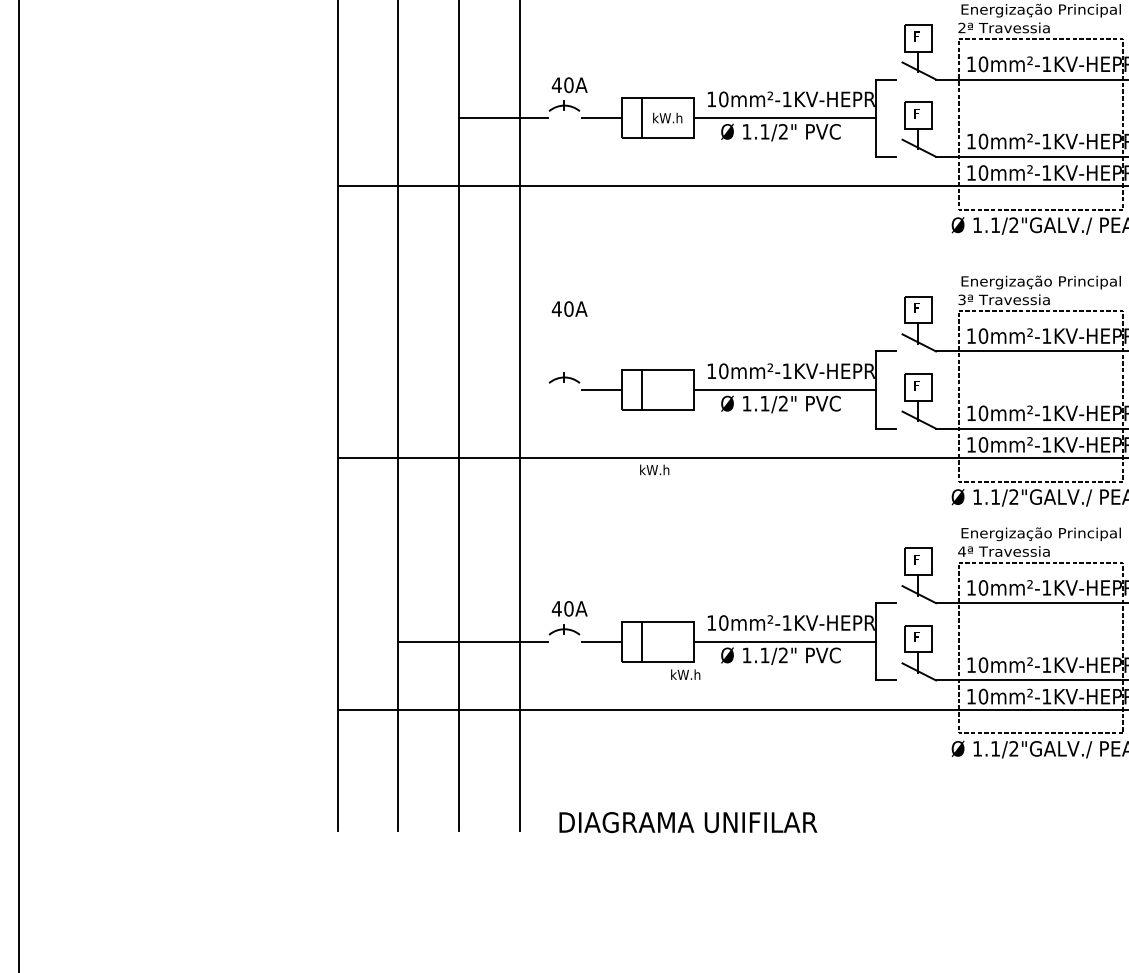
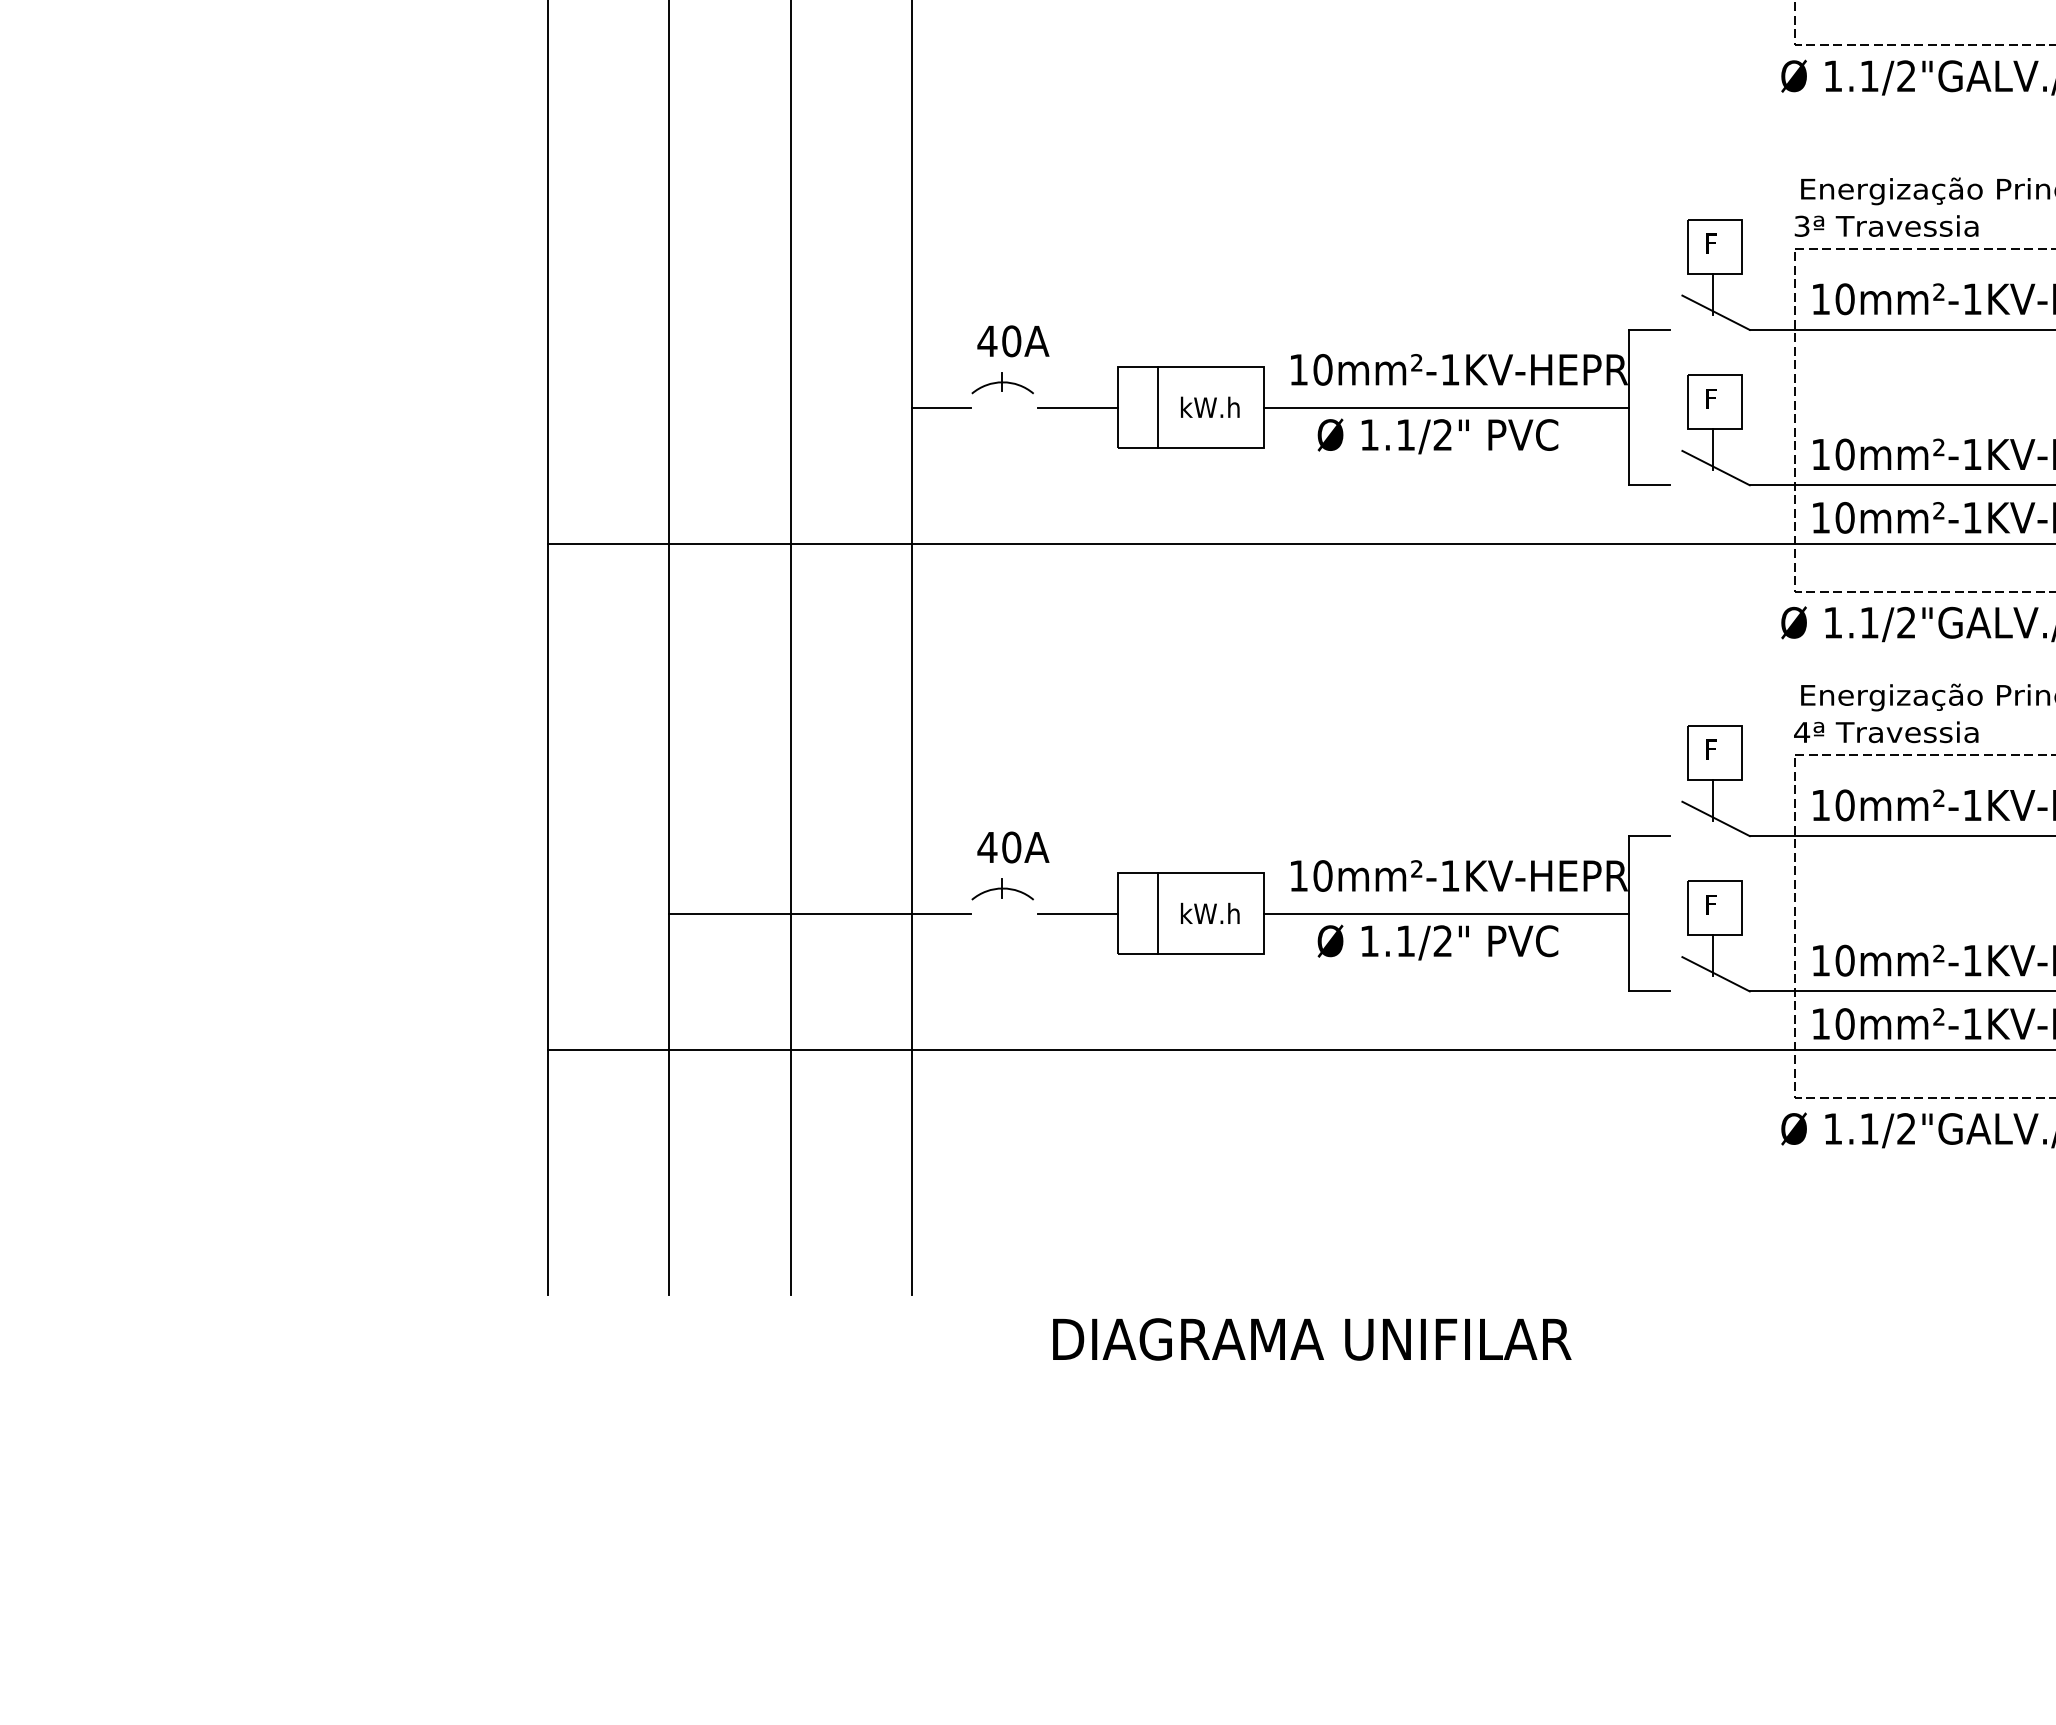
text: (569, 308) -> (1012, 340), moved
line: (533, 390) -> (940, 408), added
text: (654, 469) -> (1209, 406), moved
text: (685, 674) -> (1209, 913), moved
text: (688, 822) -> (1312, 1339), moved

